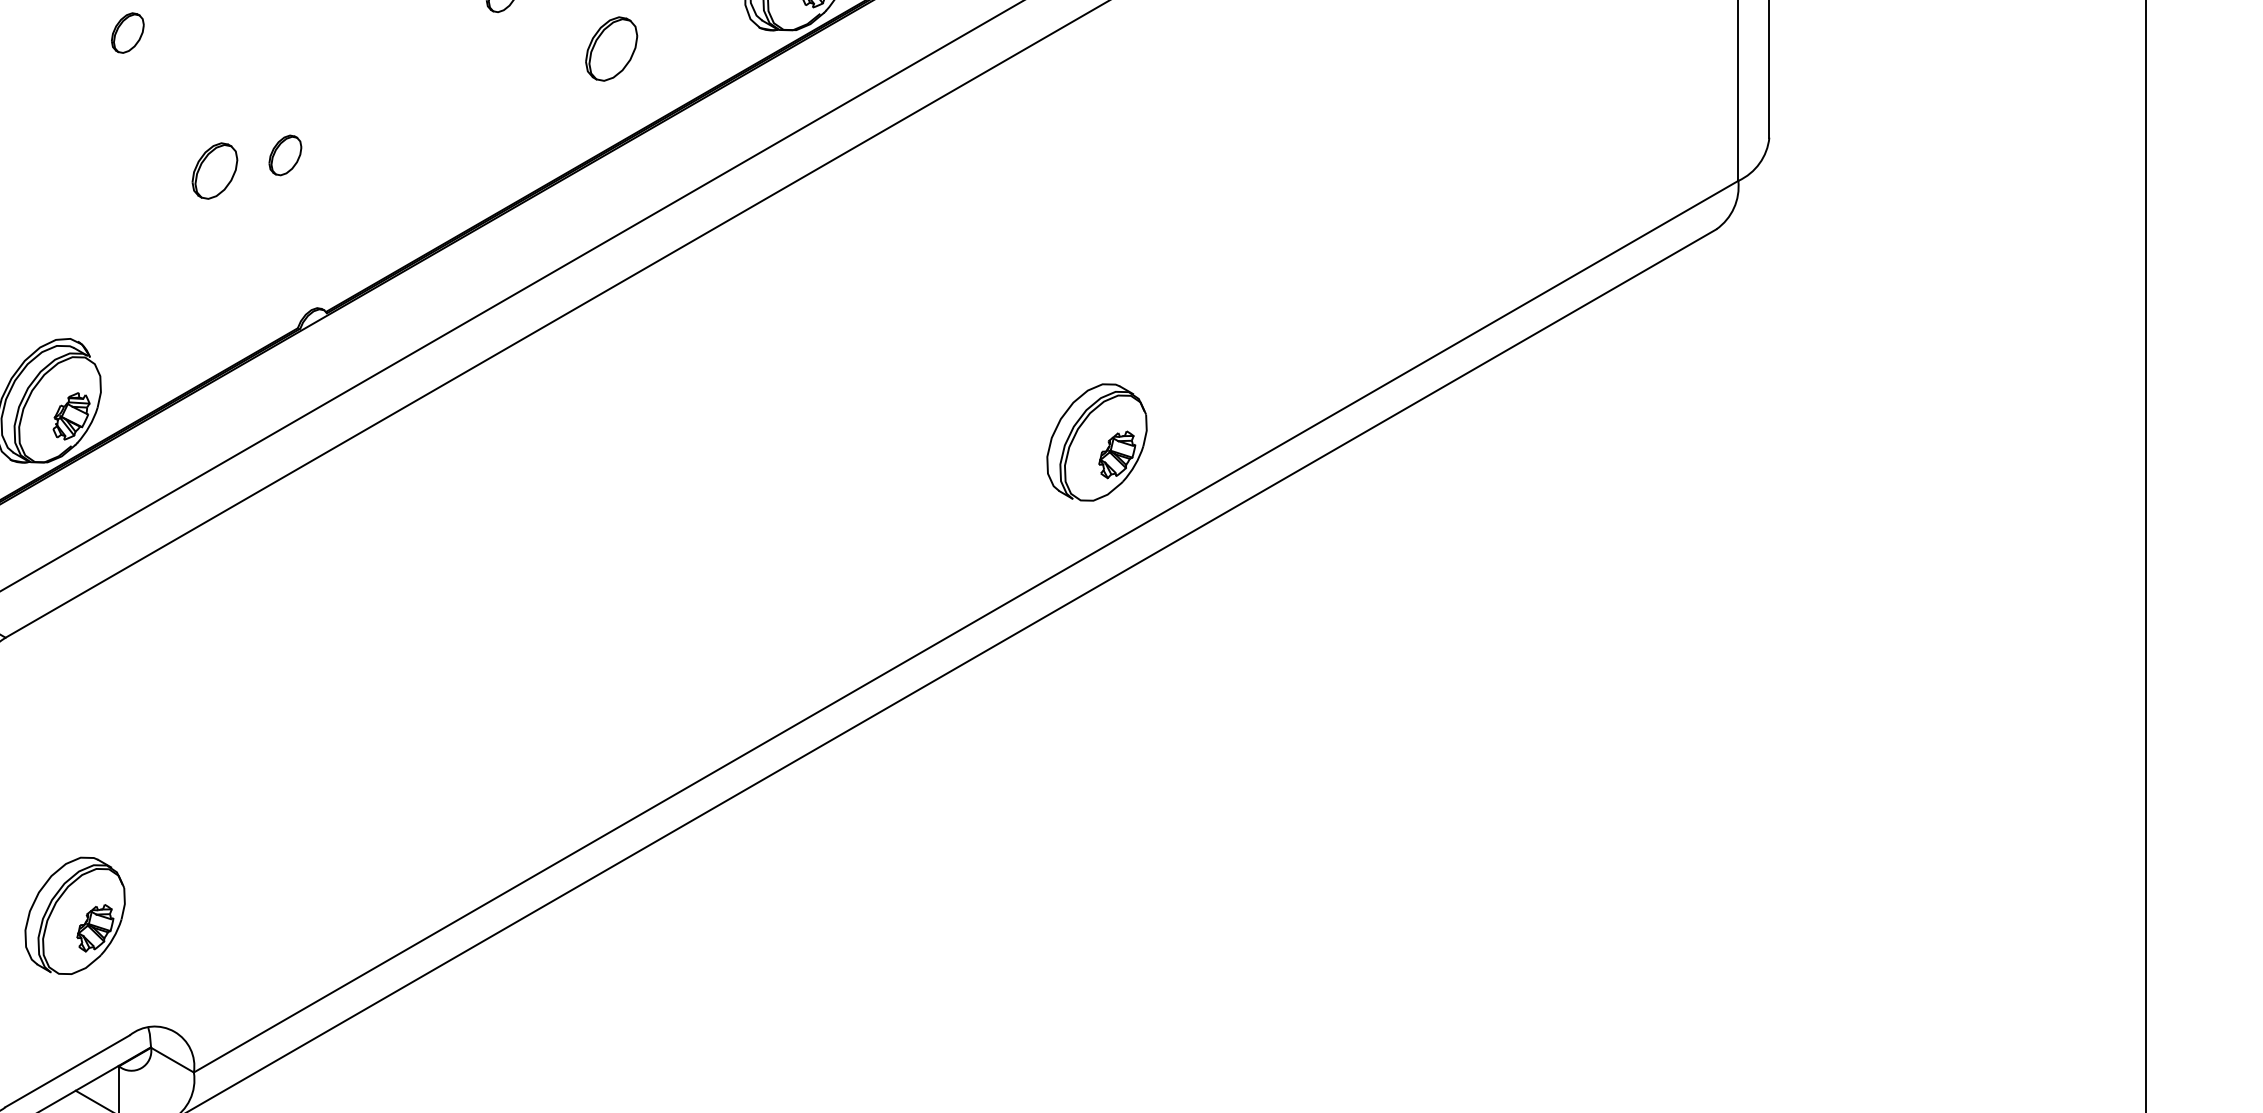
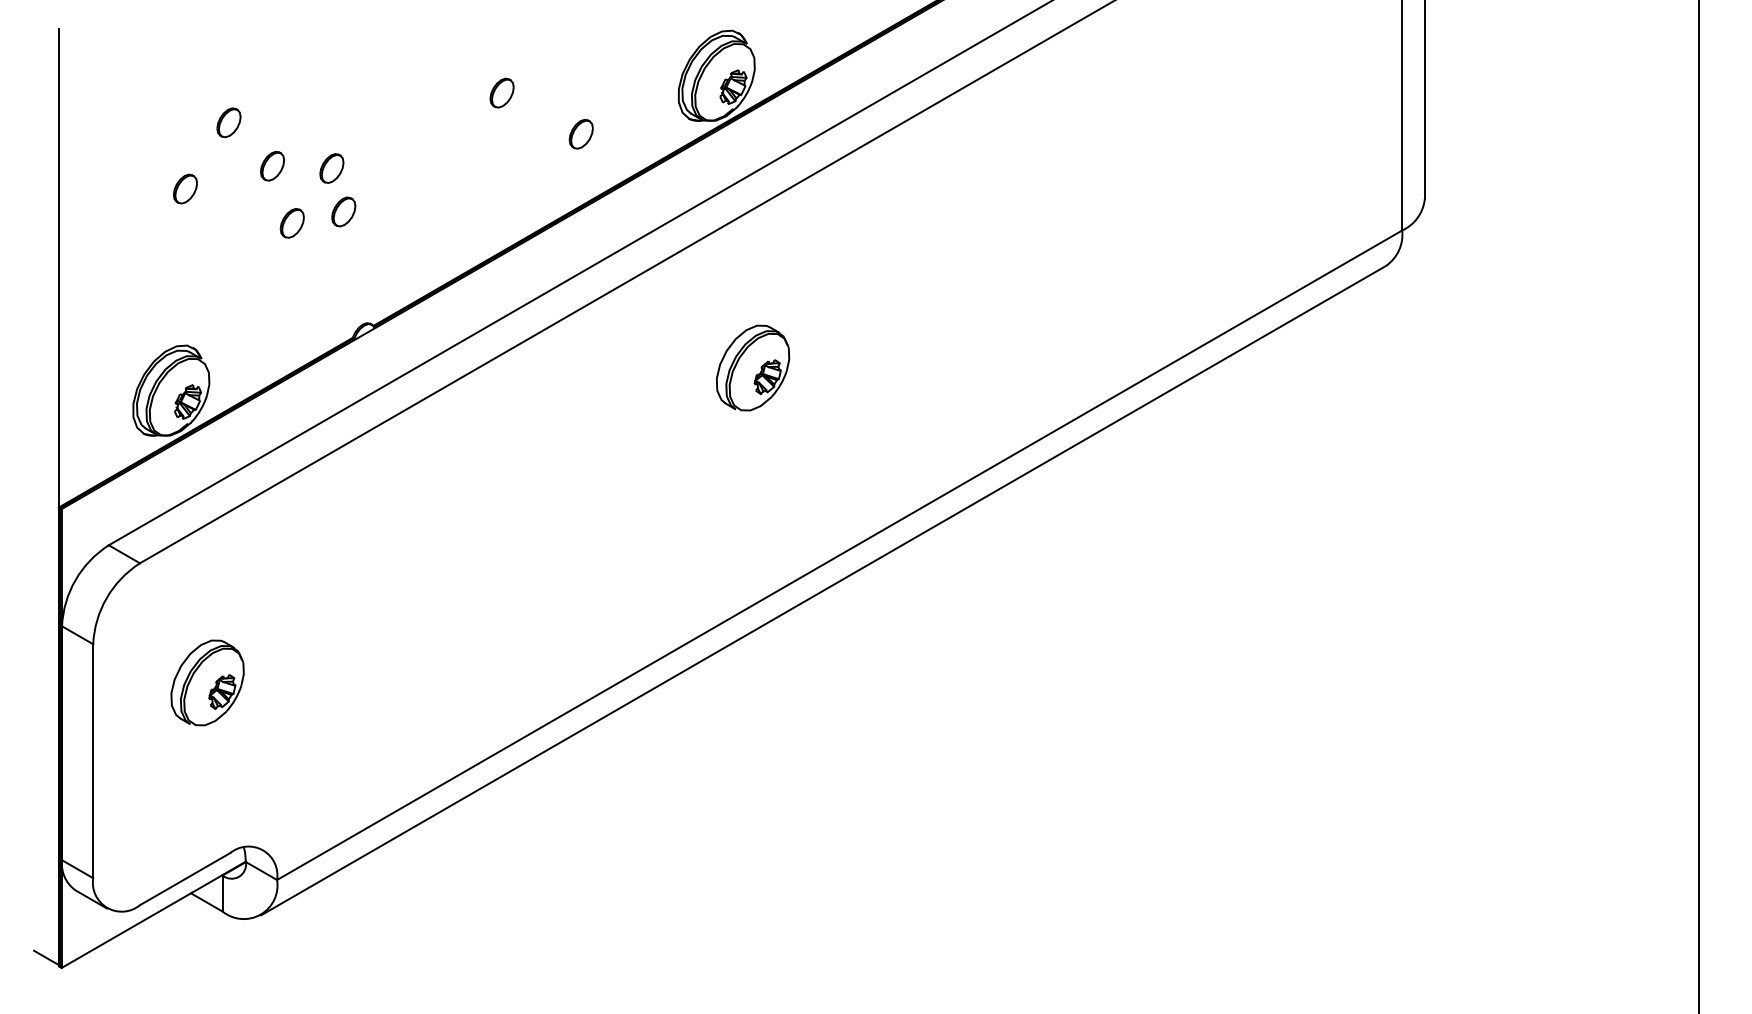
part: (610, 47) -> (580, 133), size x0.62
part: (187, 91) -> (272, 165), added
part: (268, 95) -> (331, 168), added
part: (68, 123) -> (185, 188), added
part: (213, 171) -> (291, 223), size x0.71
part: (1097, 441) -> (753, 367), moved
part: (75, 915) -> (207, 682), moved

